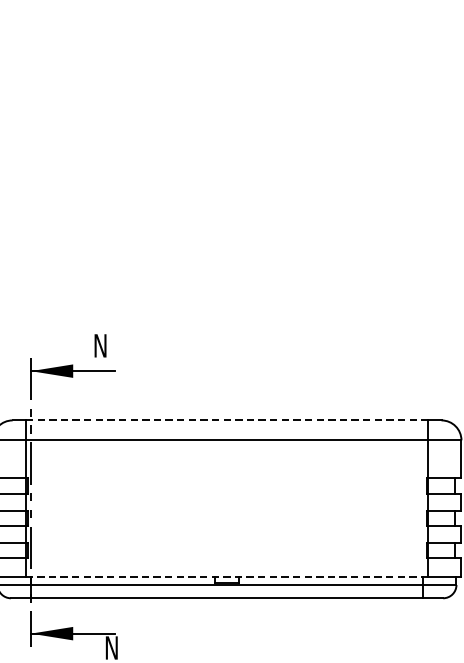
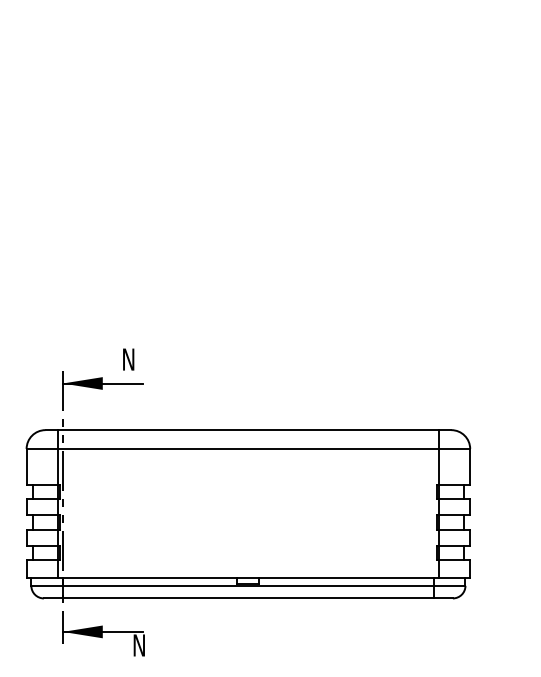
line: (227, 420) -> (248, 430), dashed -> solid
line: (226, 576) -> (247, 577), dashed -> solid

